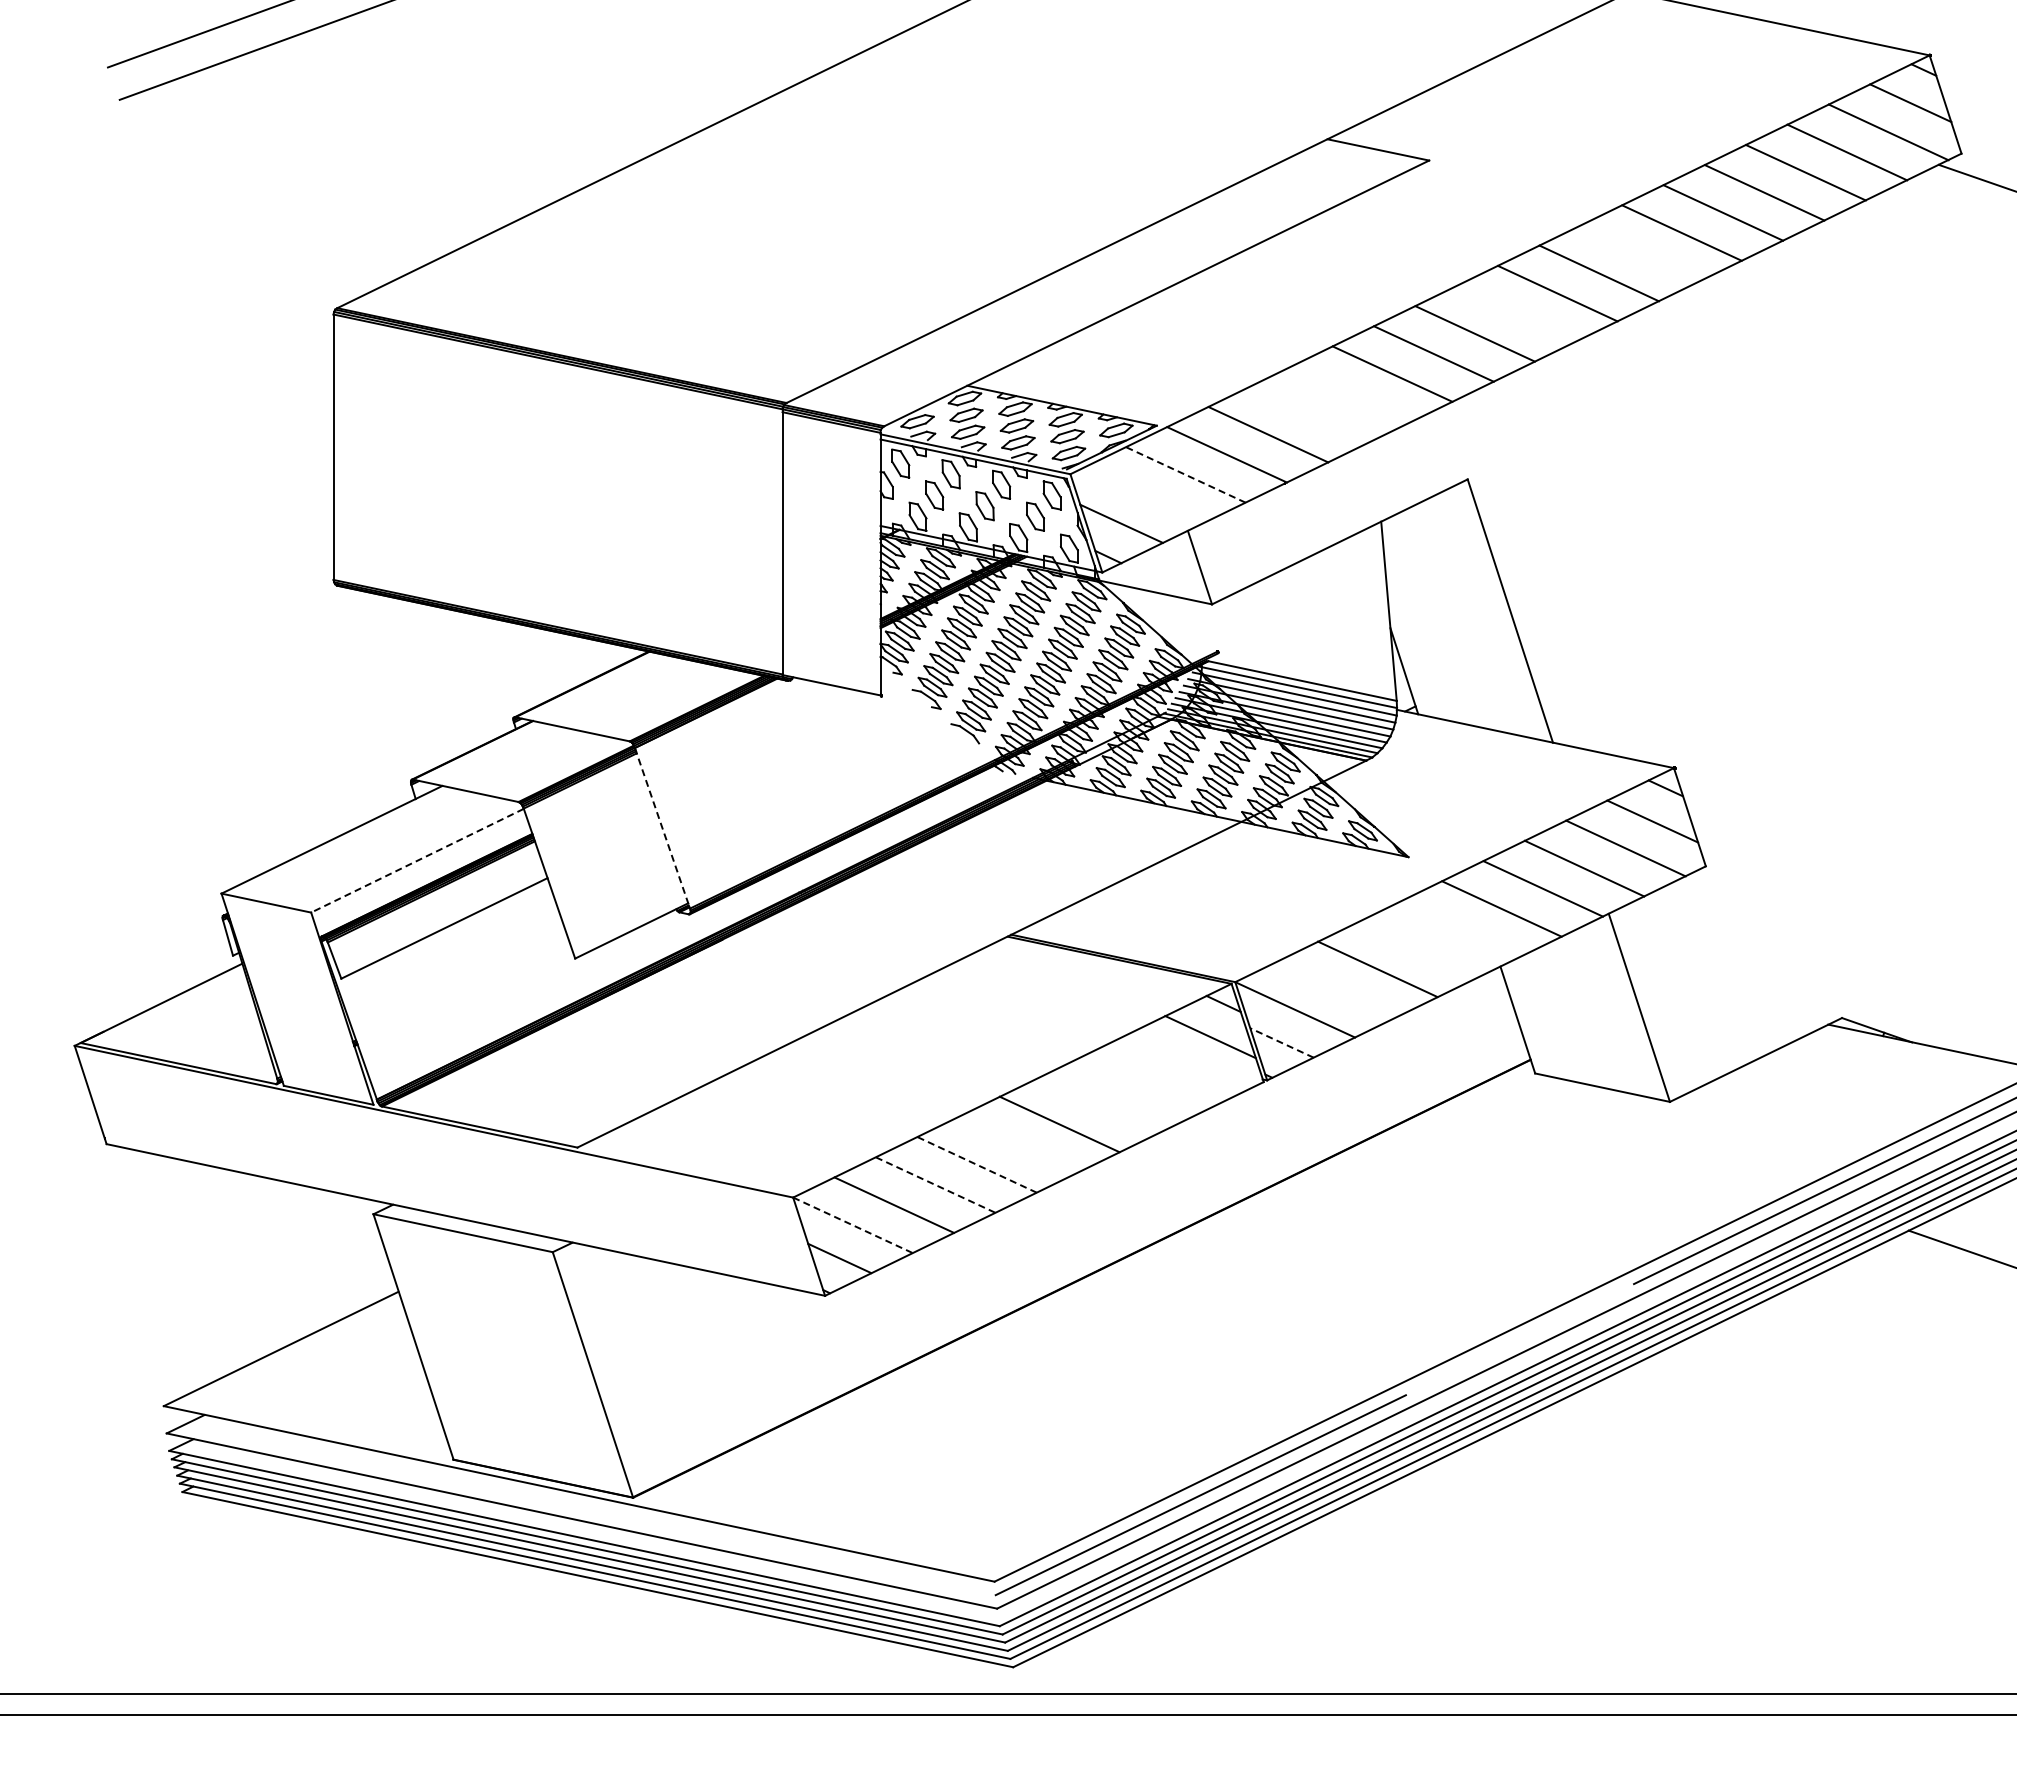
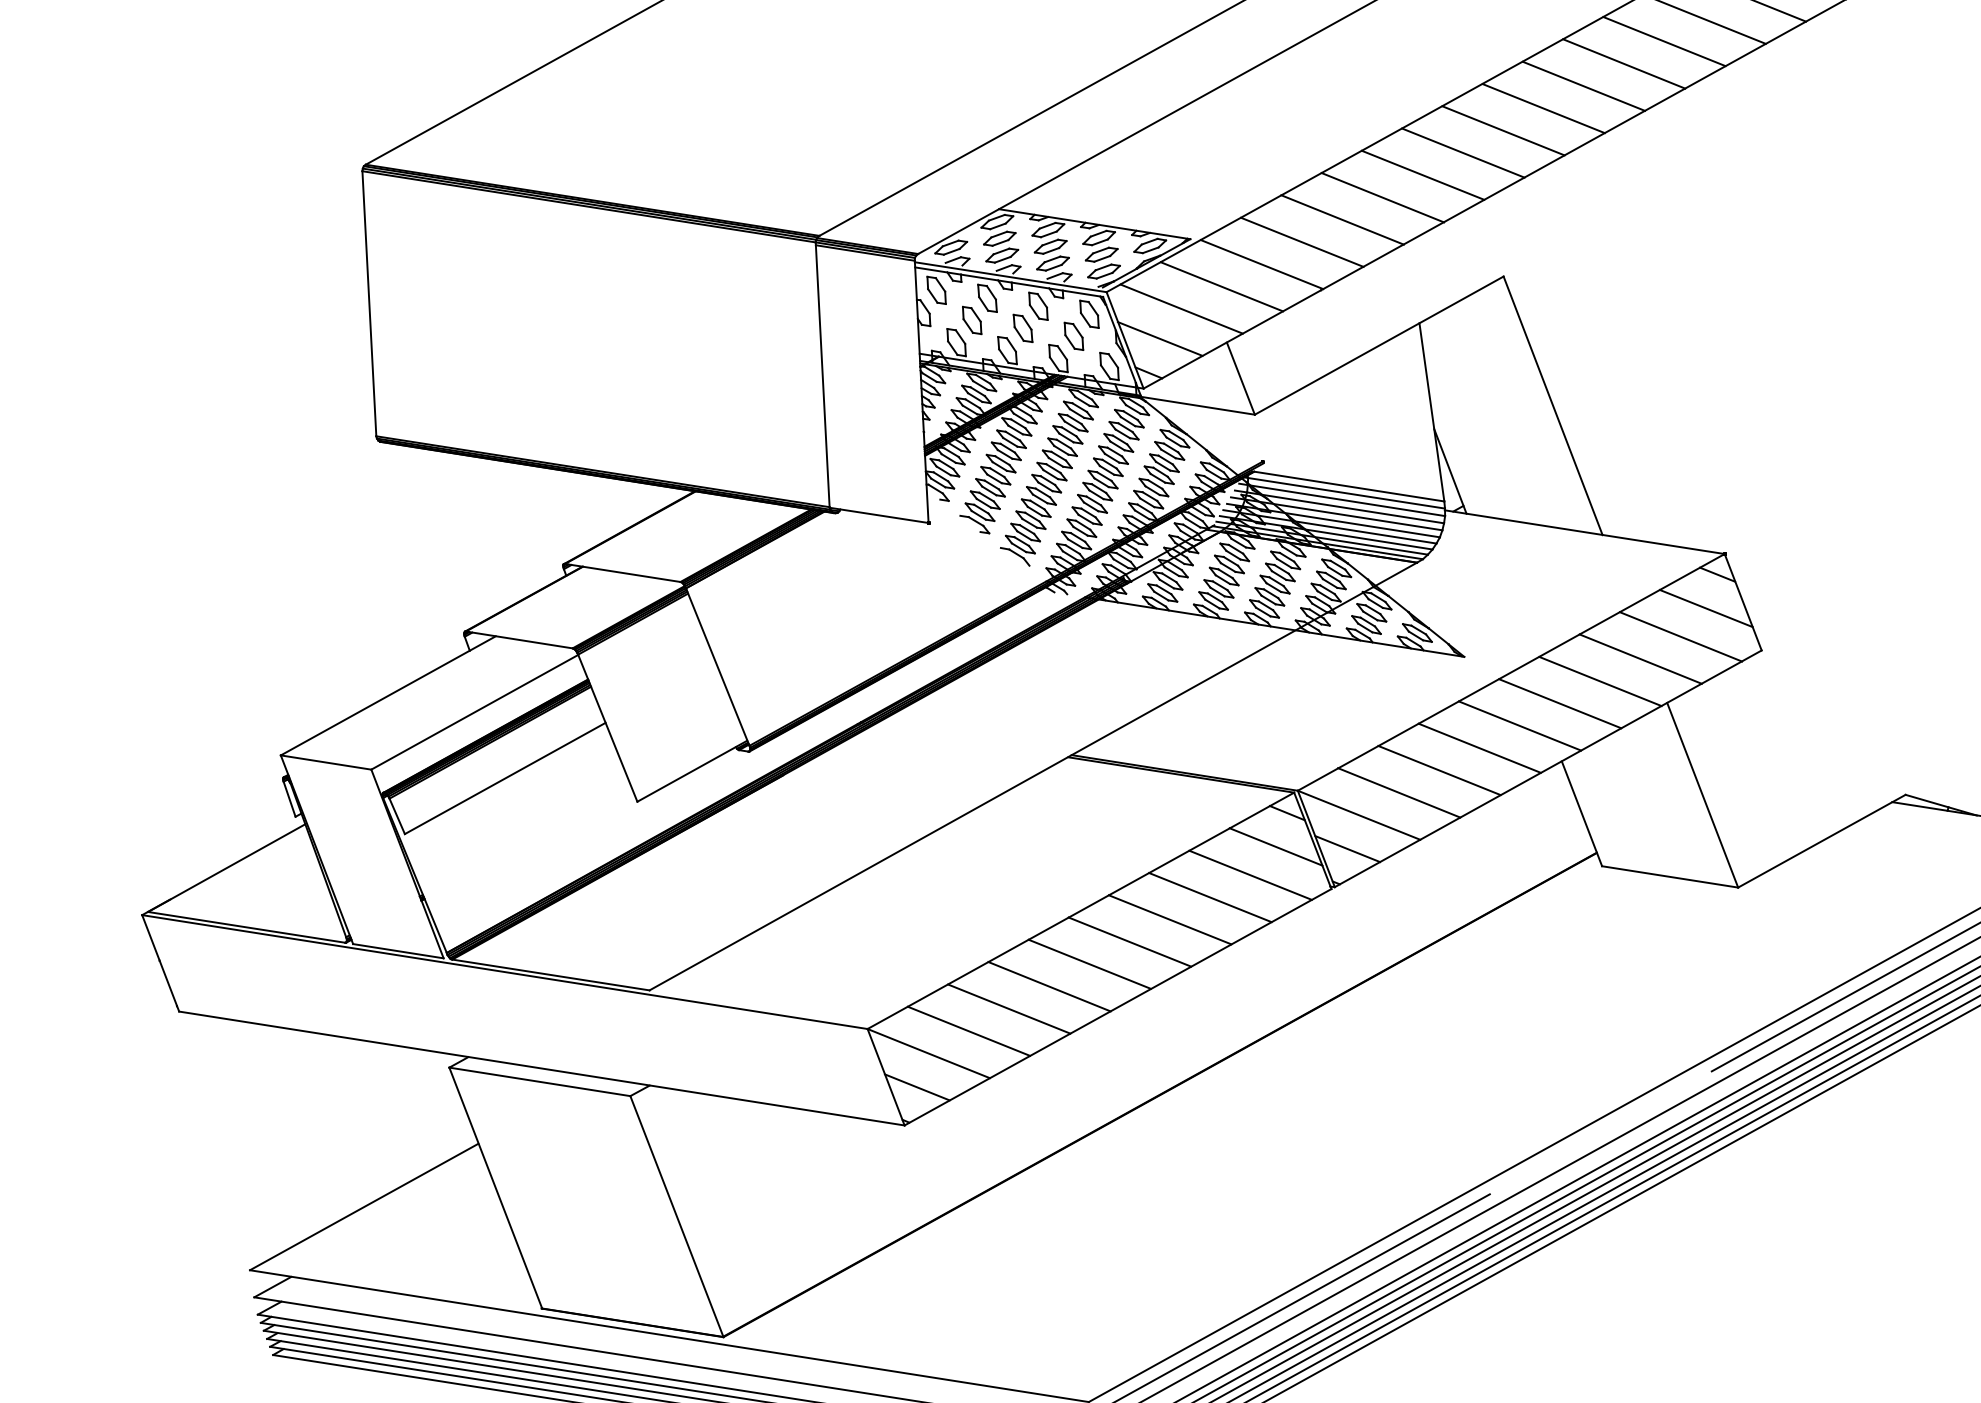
line: (1640, 252) -> (1664, 40), added
line: (1516, 313) -> (1543, 108), added
line: (1351, 394) -> (1383, 197), added
line: (1309, 414) -> (1342, 219), added
line: (1185, 474) -> (1221, 286), dashed -> solid
line: (1144, 494) -> (1181, 308), added
line: (662, 828) -> (717, 667), dashed -> solid
line: (417, 860) -> (474, 712), dashed -> solid
line: (1460, 928) -> (1519, 725), added
line: (1418, 948) -> (1479, 747), added
line: (1336, 989) -> (1399, 792), added
line: (1282, 1043) -> (1348, 849), dashed -> solid
line: (1183, 1063) -> (1250, 874), added
line: (1142, 1083) -> (1210, 896), added
line: (1100, 1104) -> (1169, 919), added
line: (1018, 1144) -> (1089, 964), added
line: (977, 1164) -> (1049, 986), dashed -> solid
line: (935, 1185) -> (1009, 1009), dashed -> solid
line: (852, 1225) -> (928, 1053), dashed -> solid

